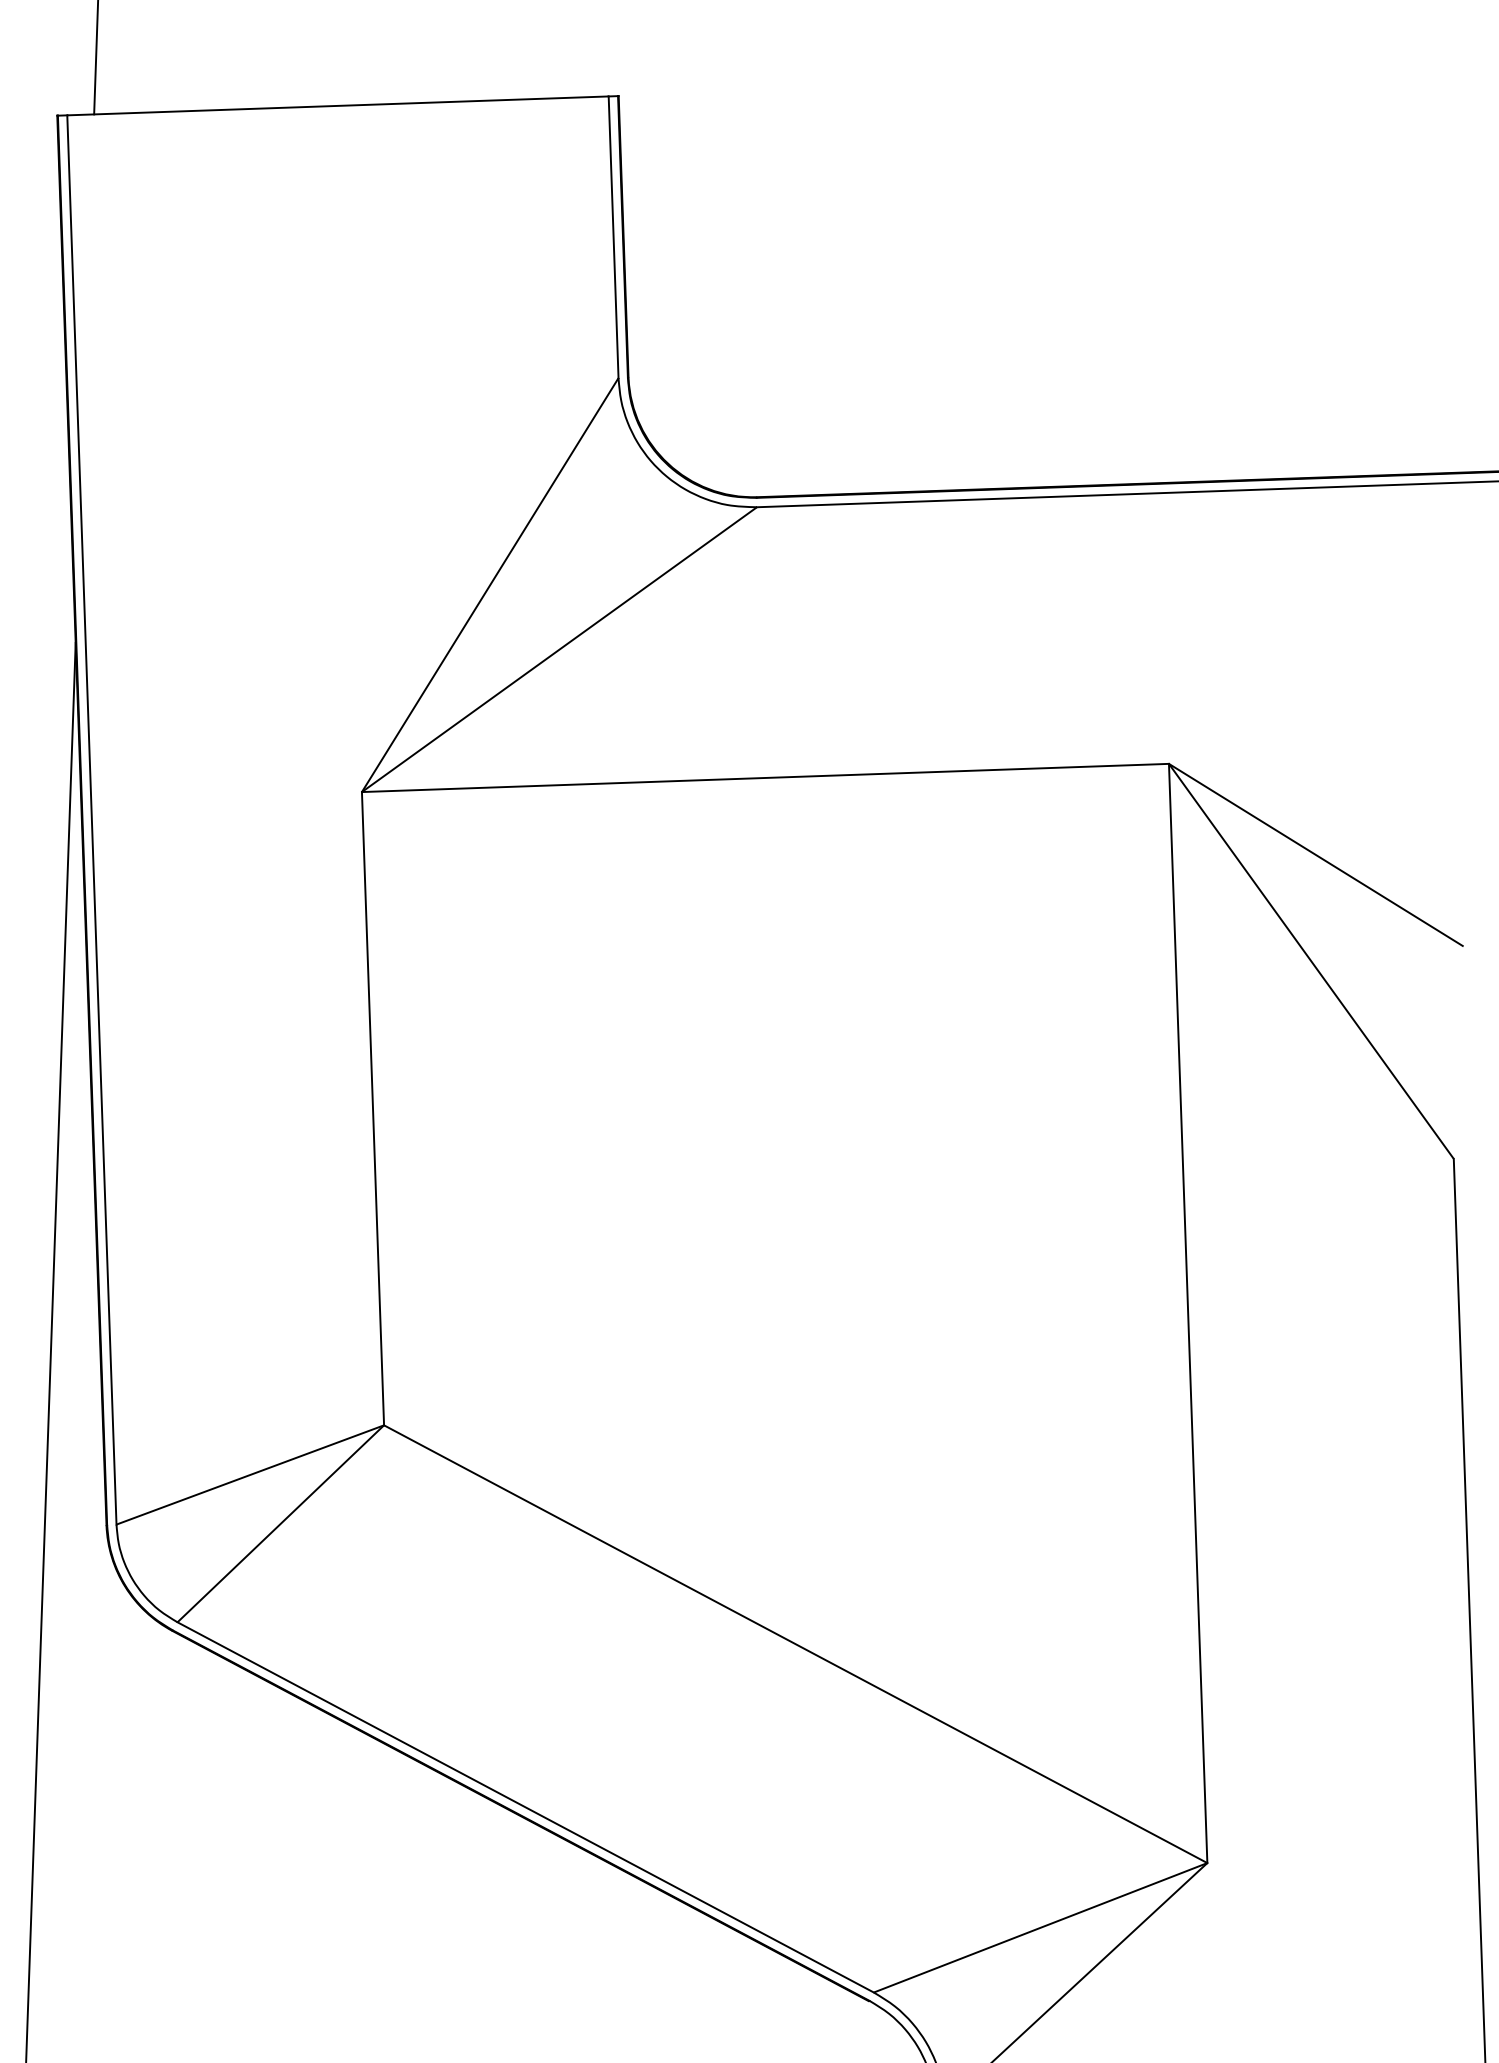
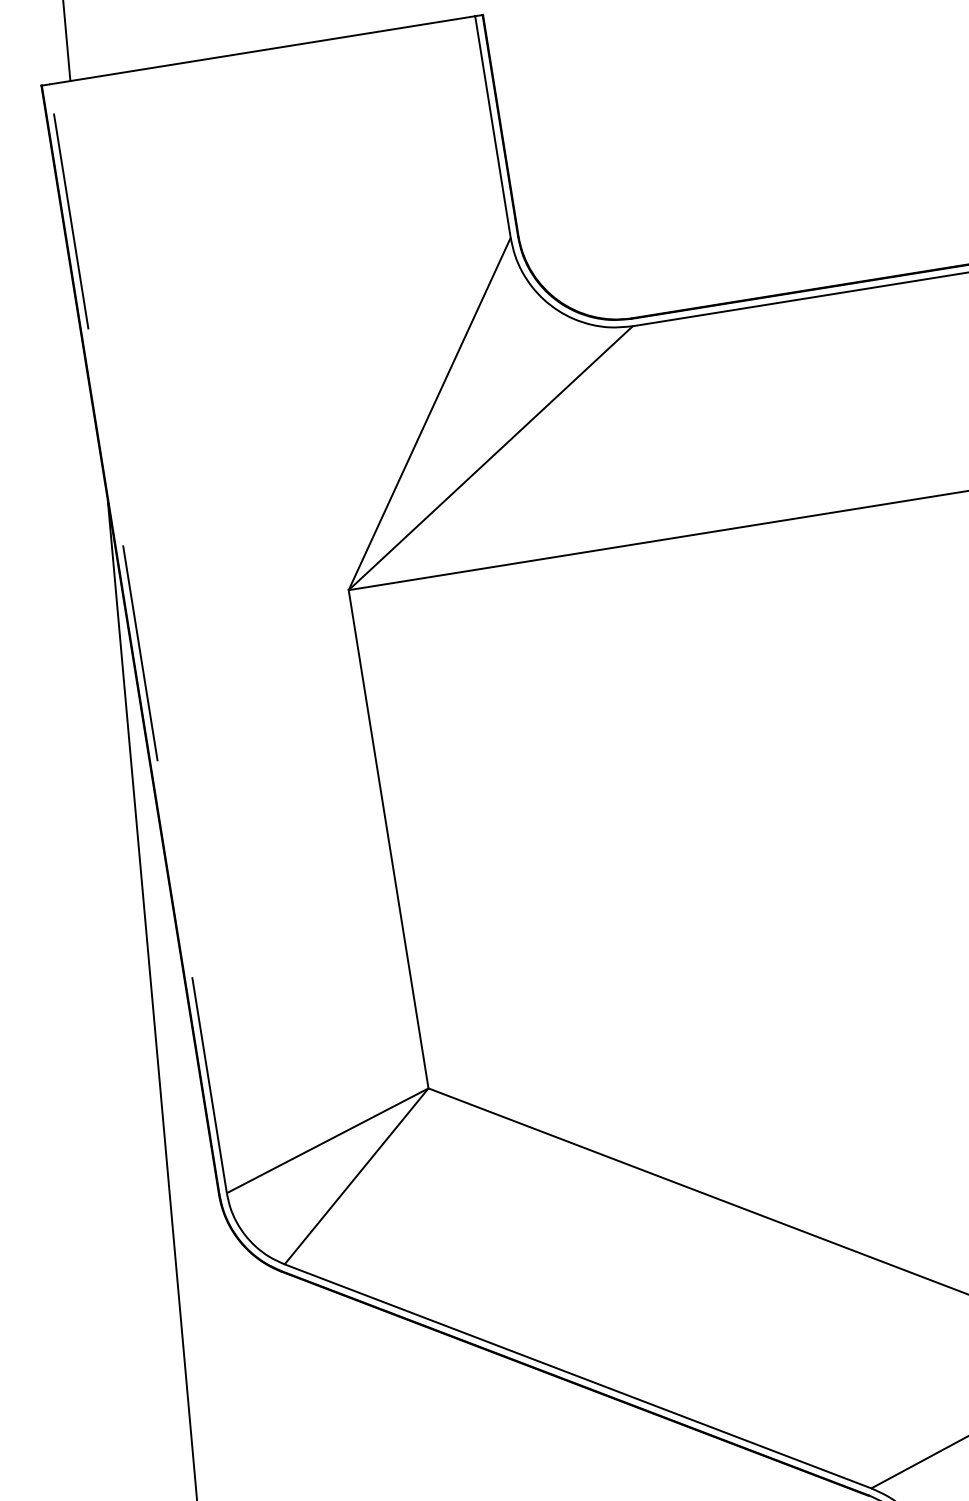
line: (91, 819) -> (137, 638), solid -> dashed

